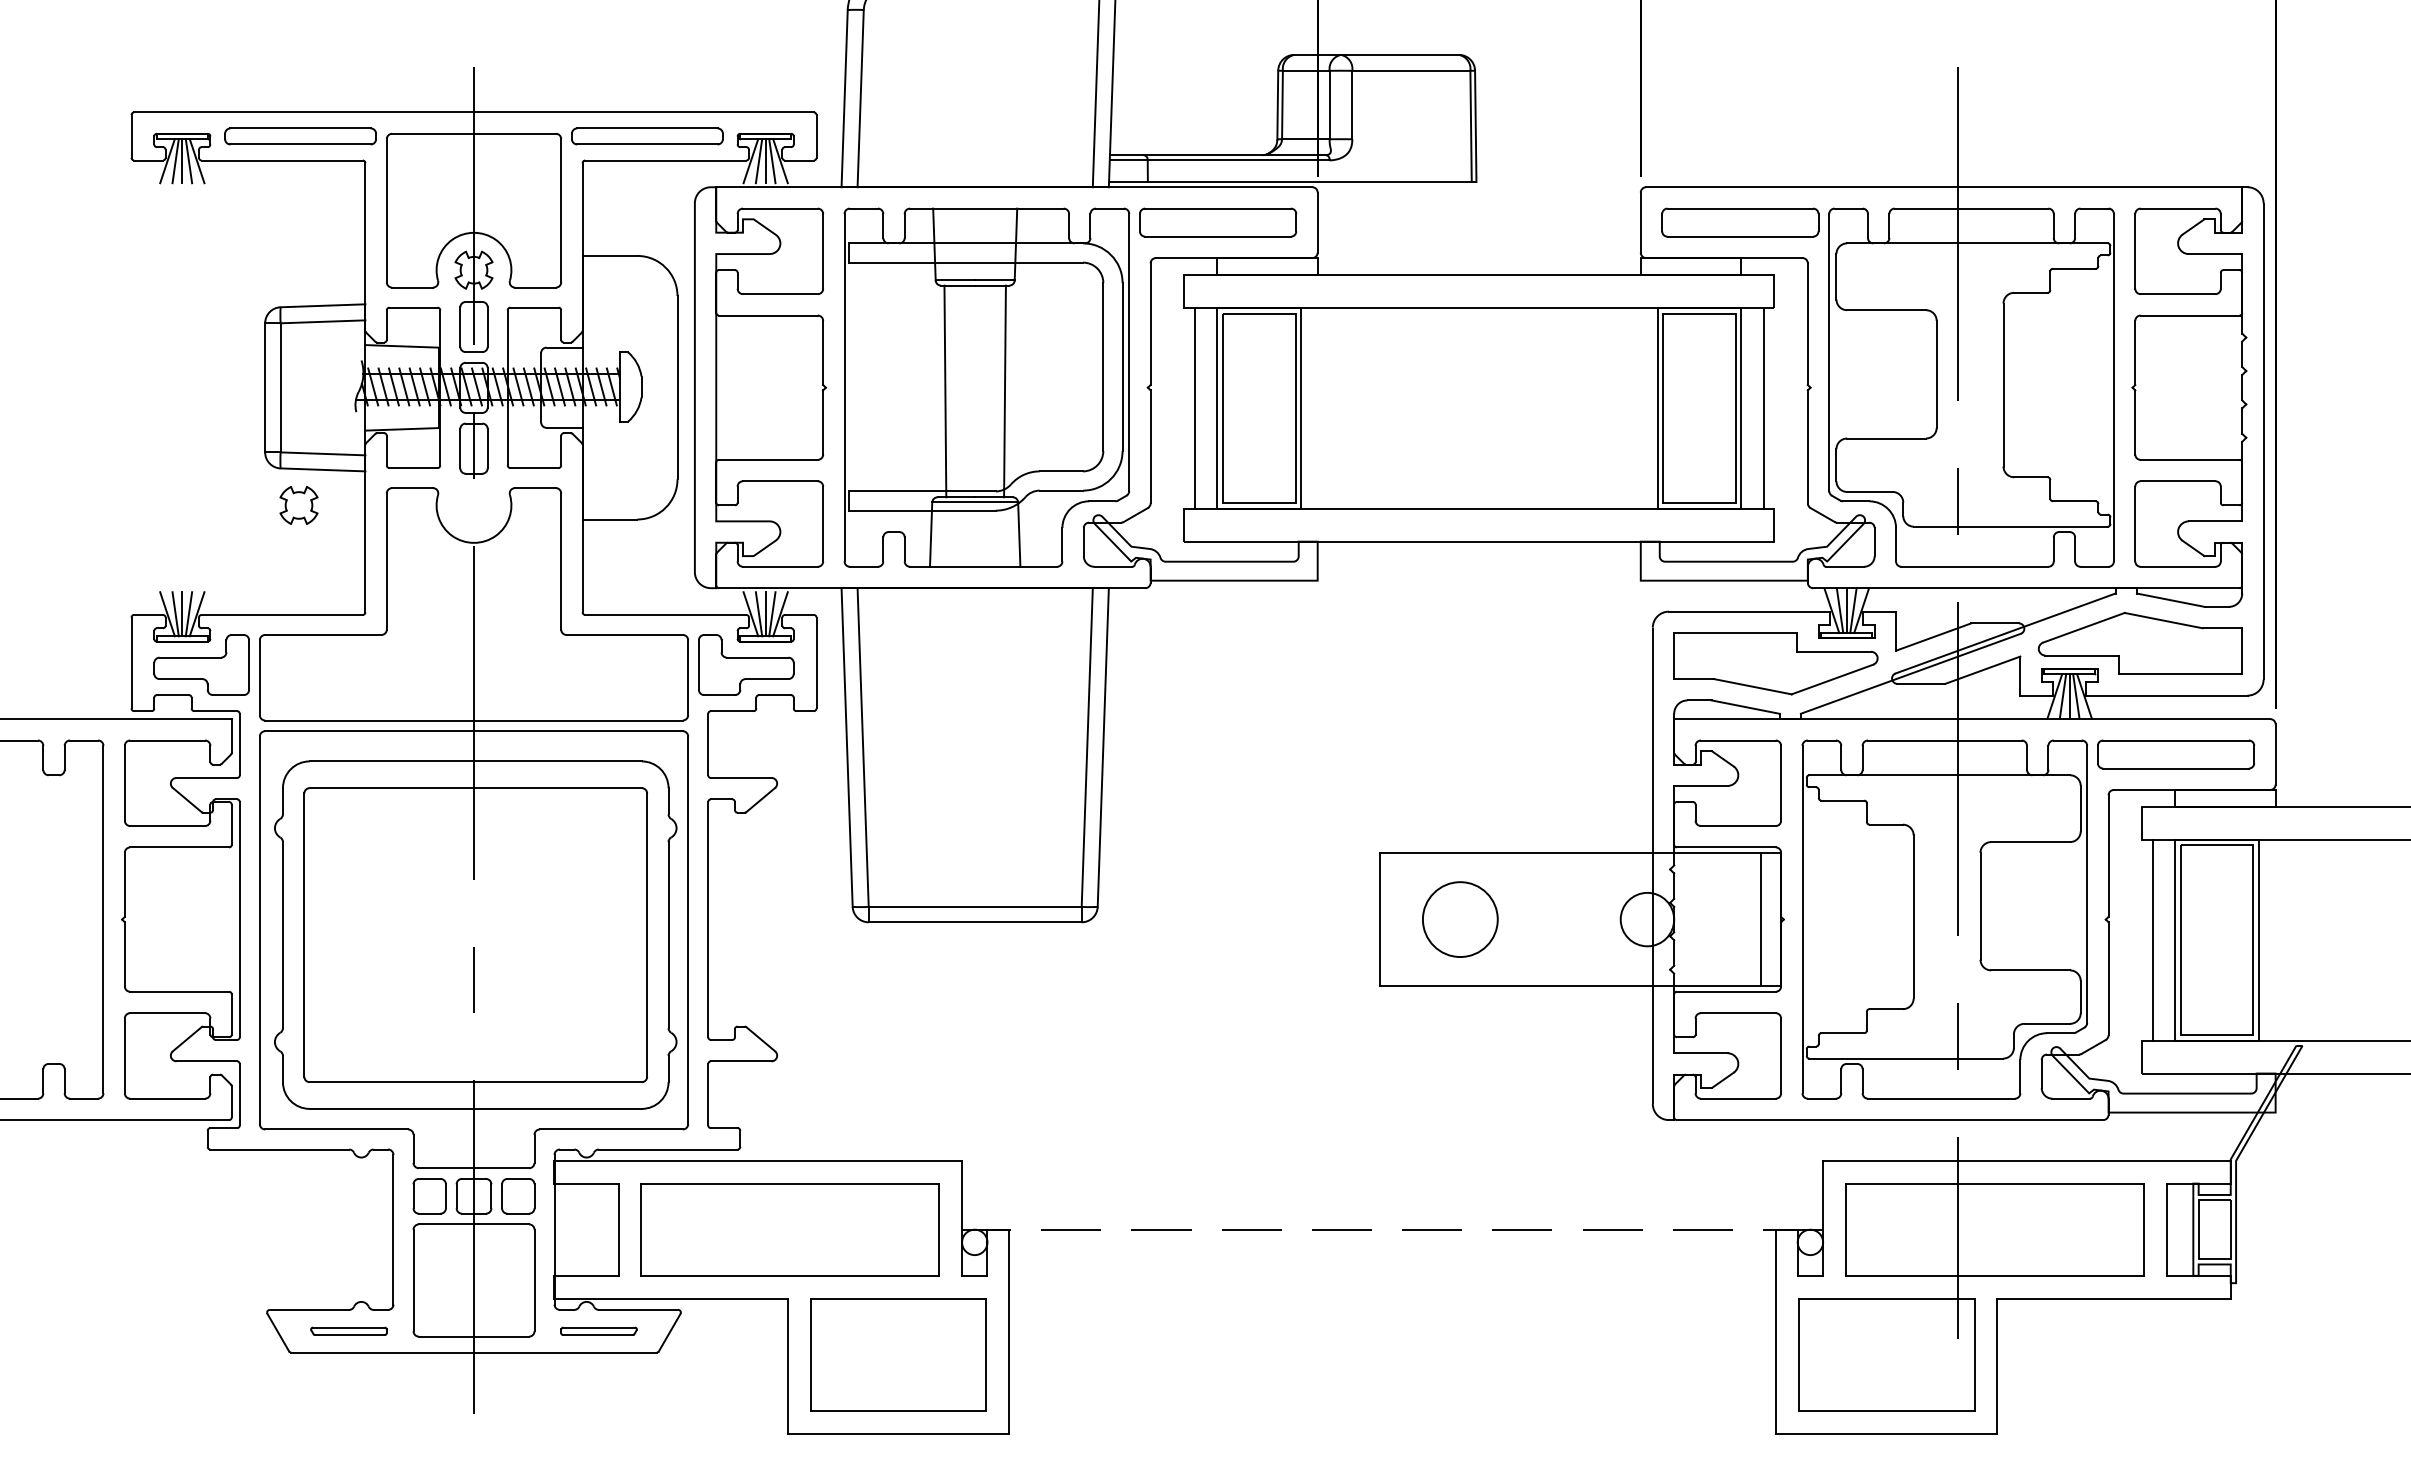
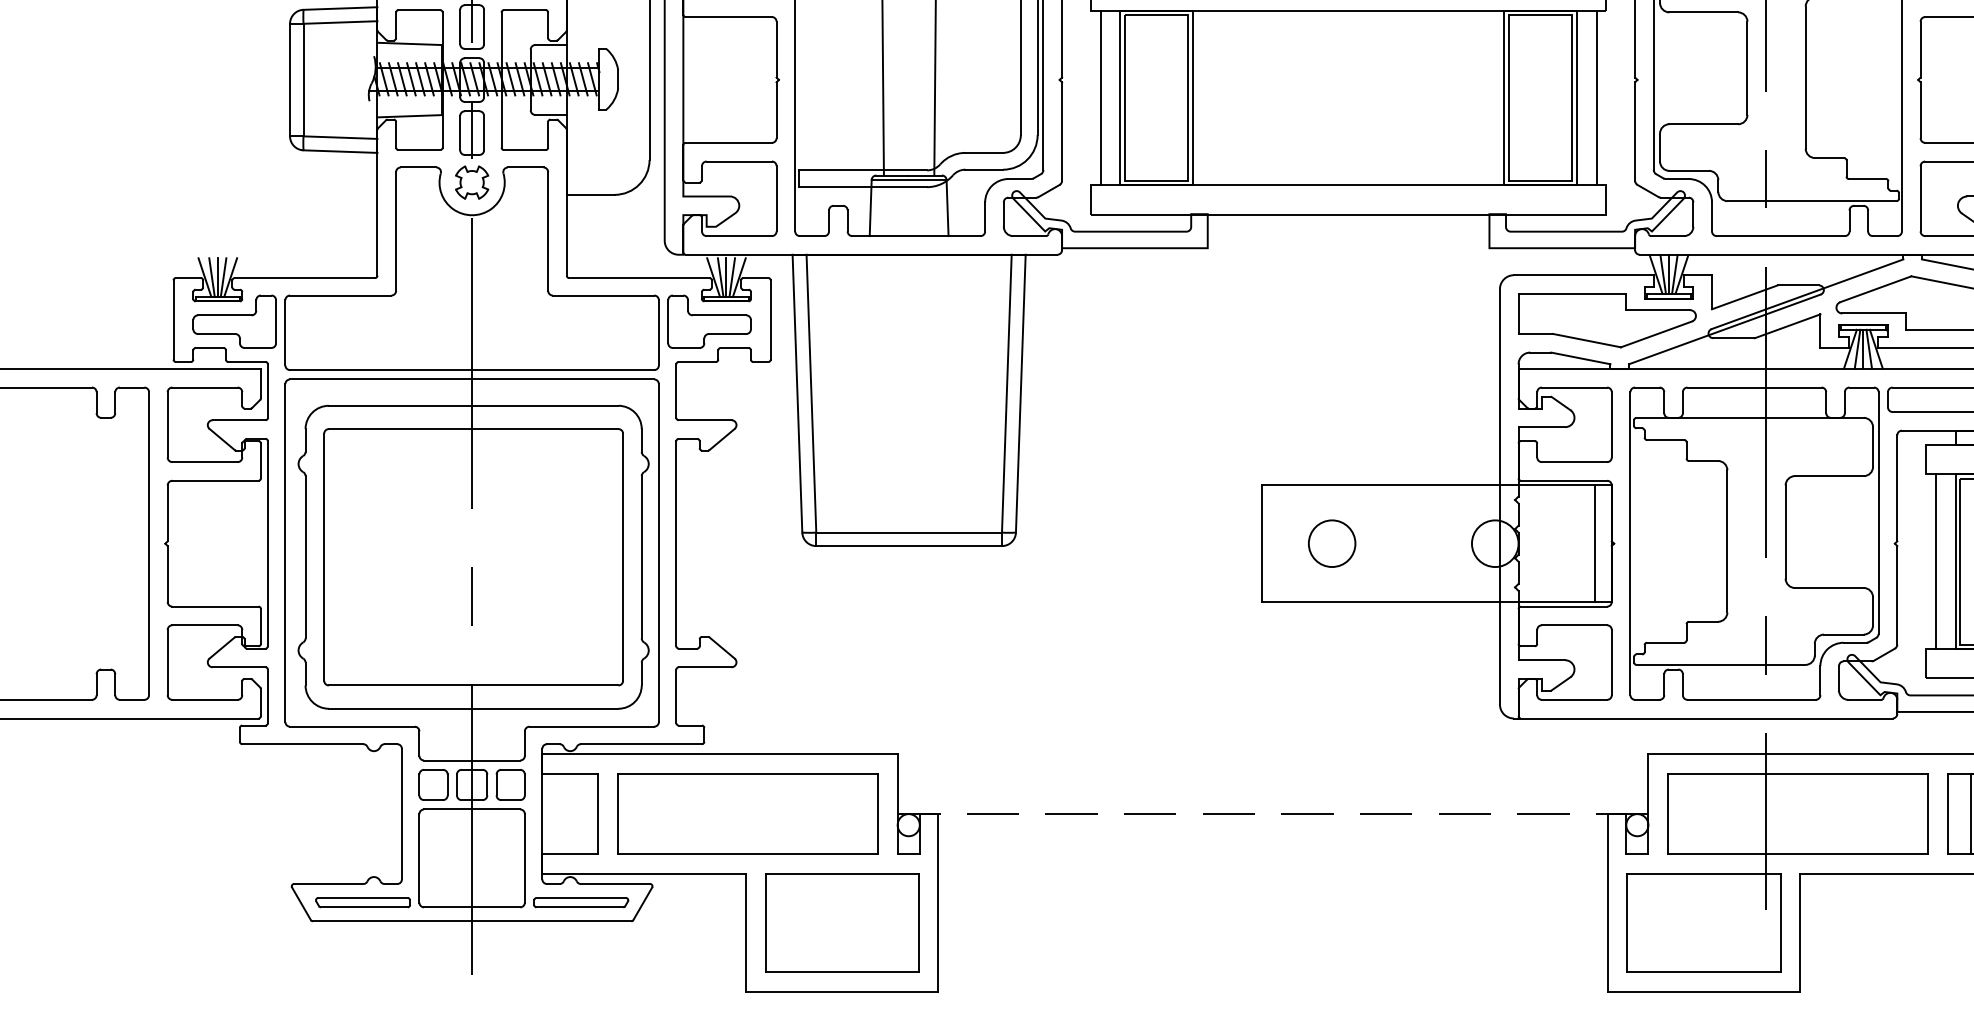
part: (298, 505) -> (471, 182), moved
circle: (1460, 919) -> (1332, 543), size x0.71
part: (348, 1331) -> (362, 902), size x1.43
part: (598, 1331) -> (580, 902), size x1.43

